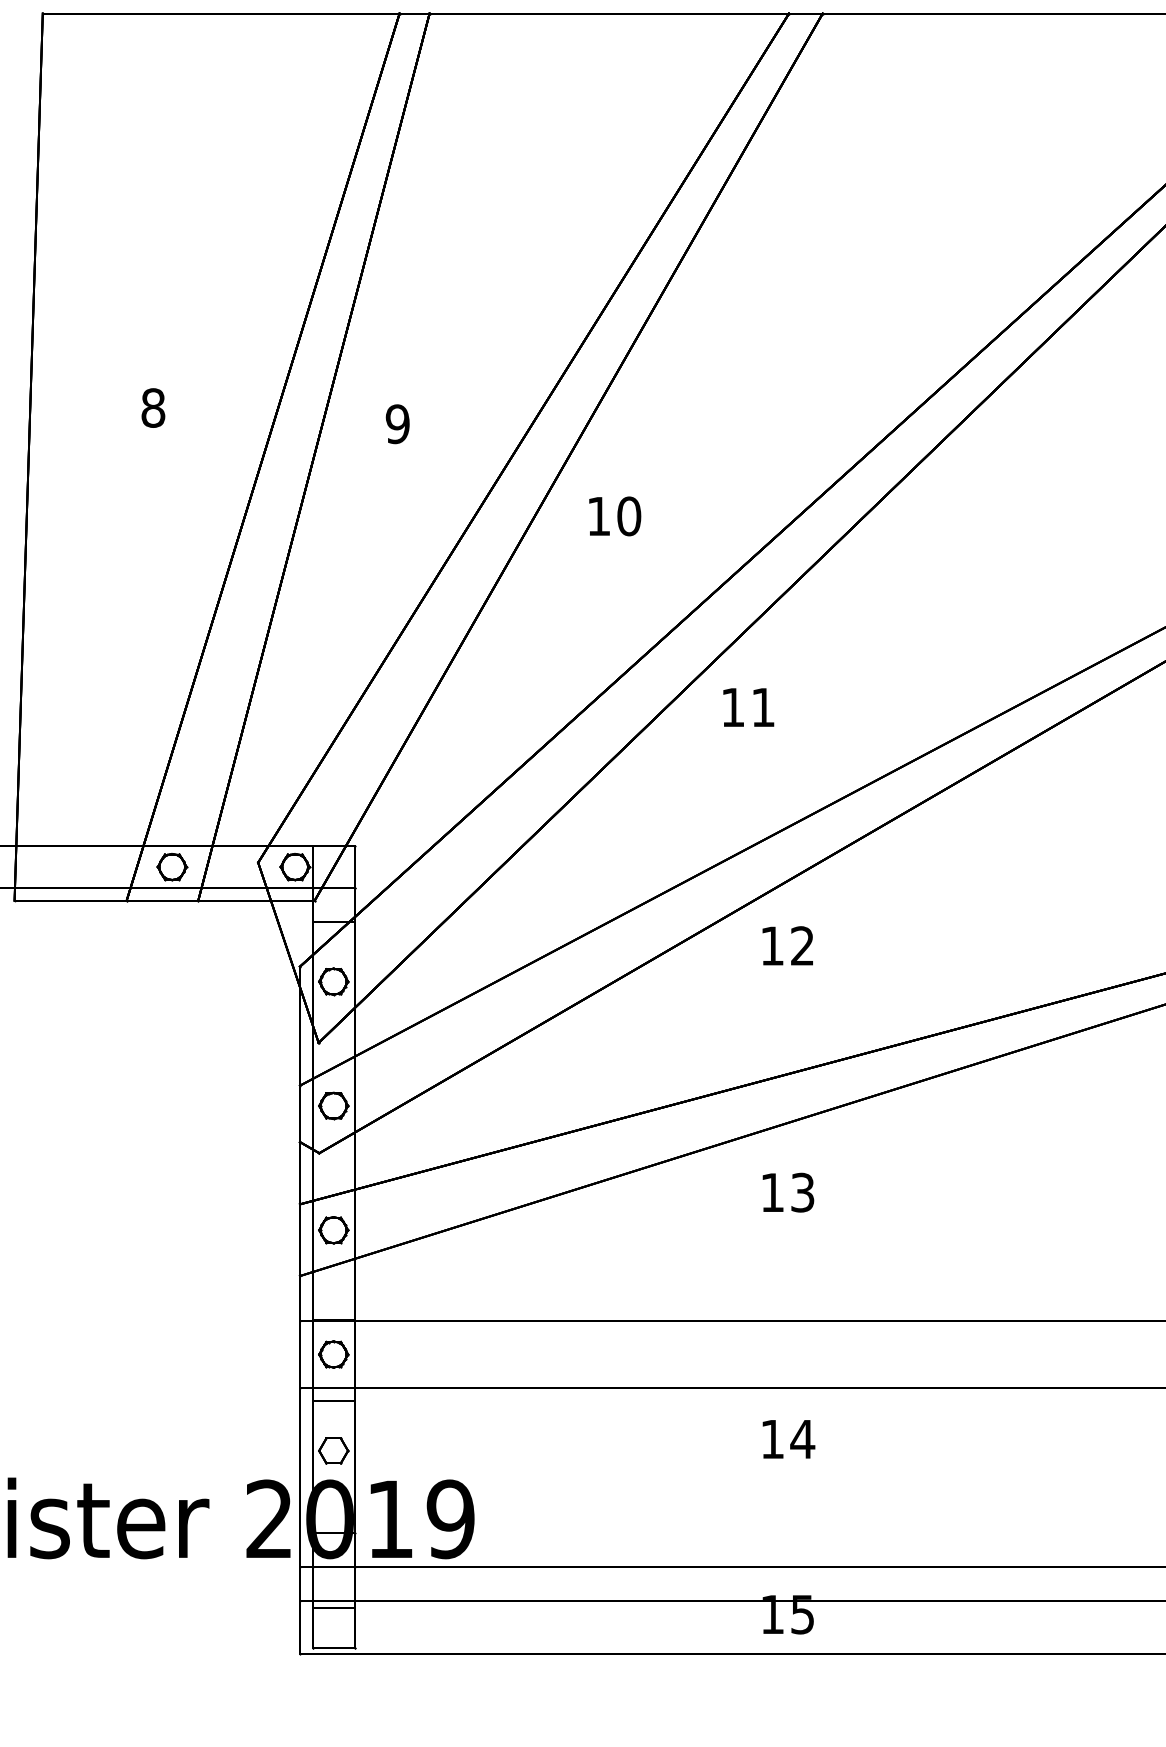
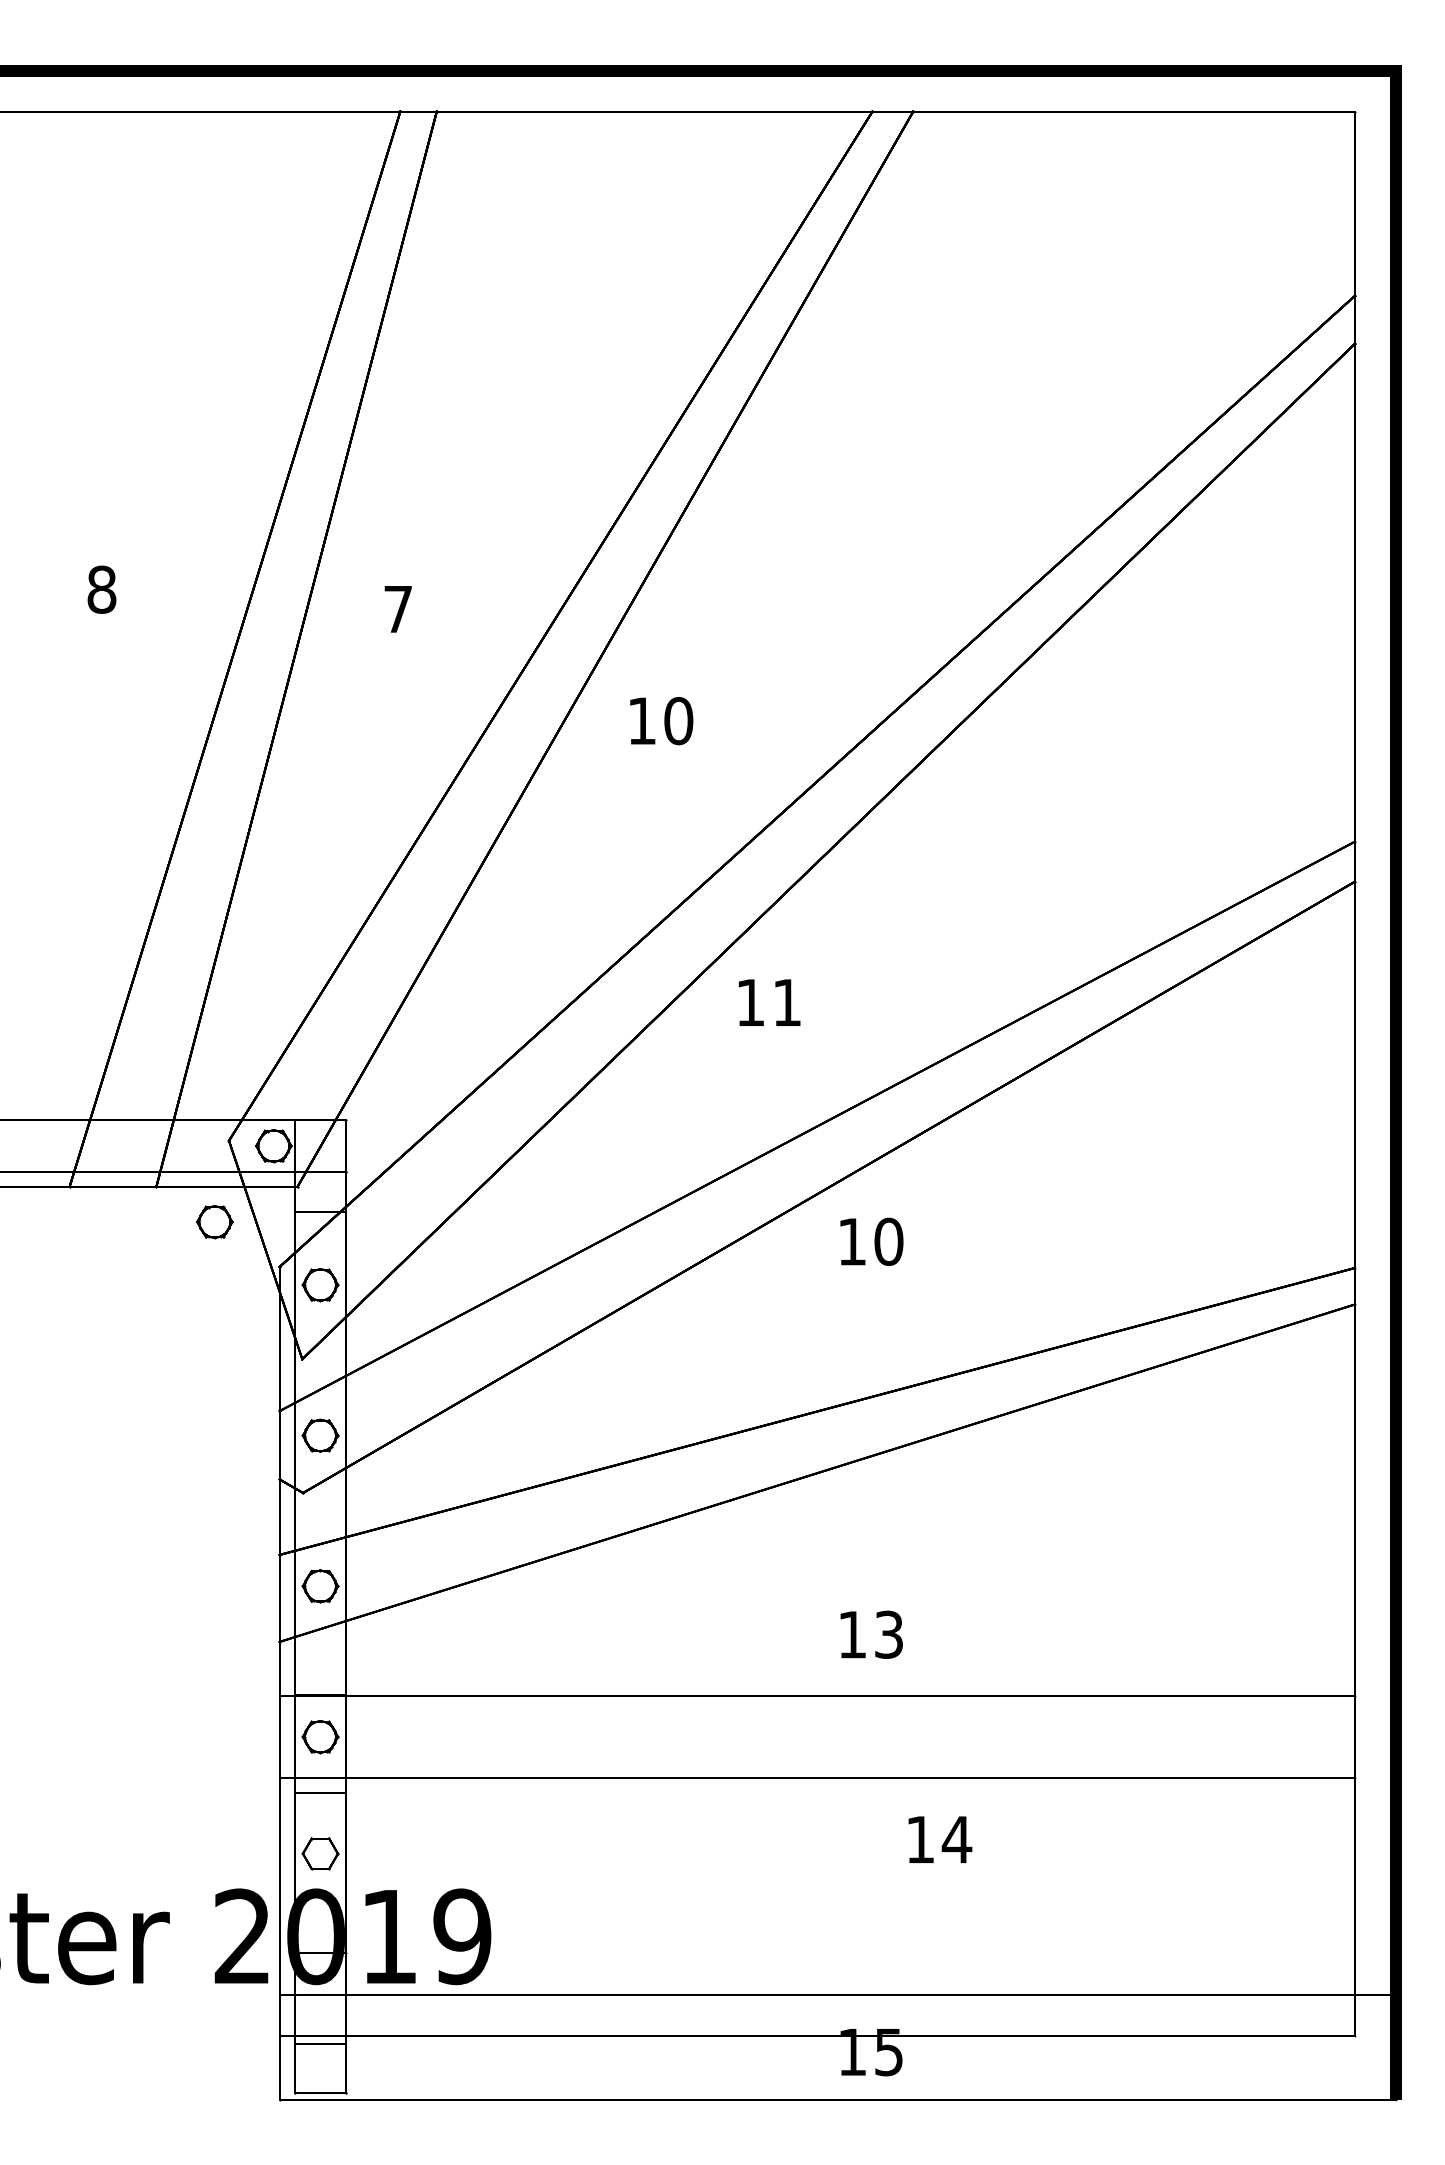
text: (397, 424) -> (397, 609), 9 -> 7
text: (748, 707) -> (769, 1002), moved
part: (171, 867) -> (214, 1222), moved
text: (802, 945) -> (888, 1241), 12 -> 10
text: (788, 1192) -> (871, 1634), moved
text: (789, 1439) -> (940, 1839), moved

